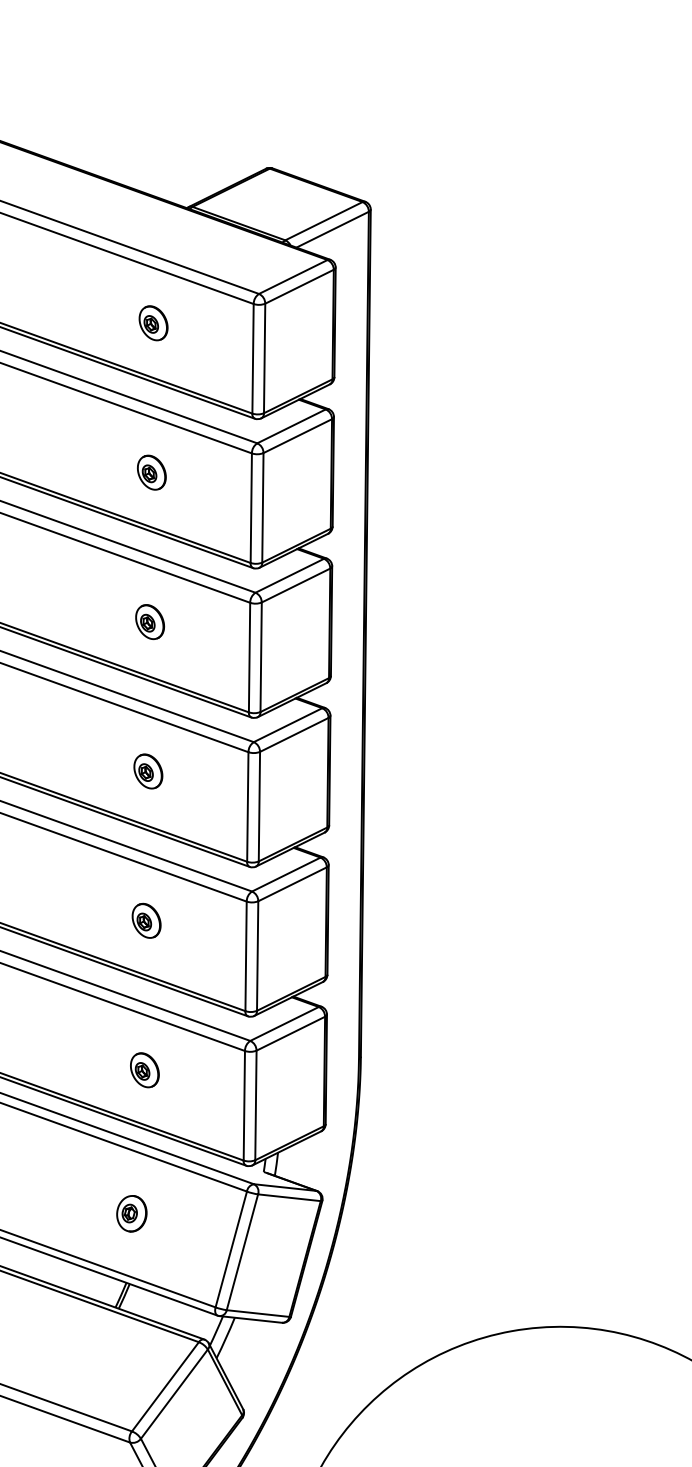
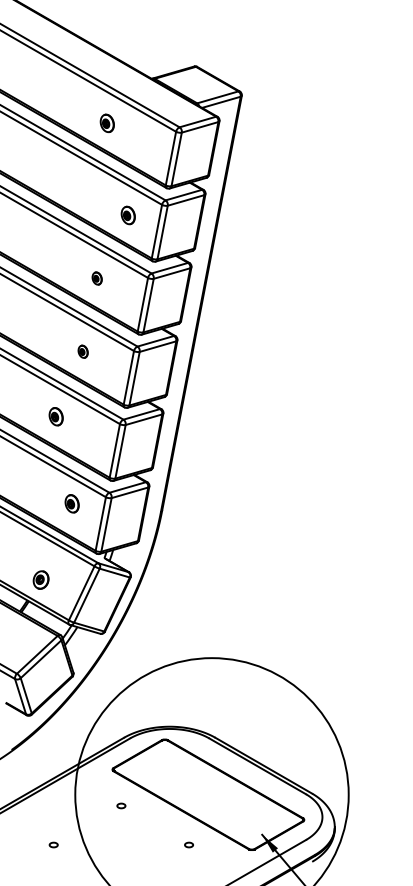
part: (151, 323) -> (106, 123), moved
part: (150, 472) -> (127, 215), moved
part: (148, 622) -> (96, 278), size x0.7
part: (146, 771) -> (82, 351), size x0.7
part: (145, 920) -> (55, 416), moved
part: (143, 1069) -> (71, 503), moved
part: (130, 1212) -> (40, 579), moved

